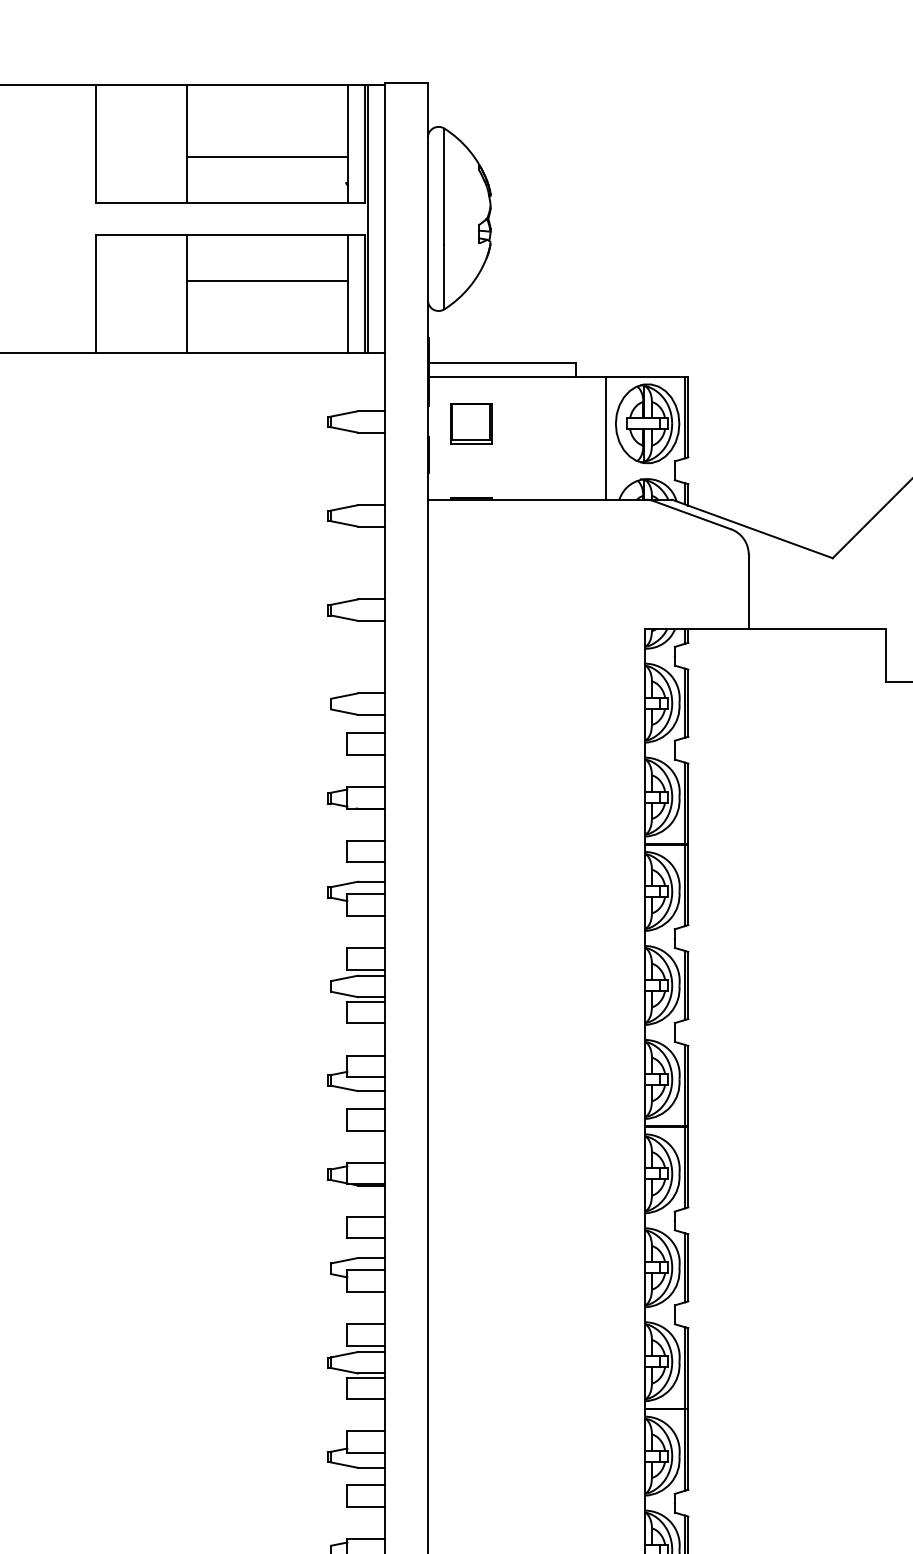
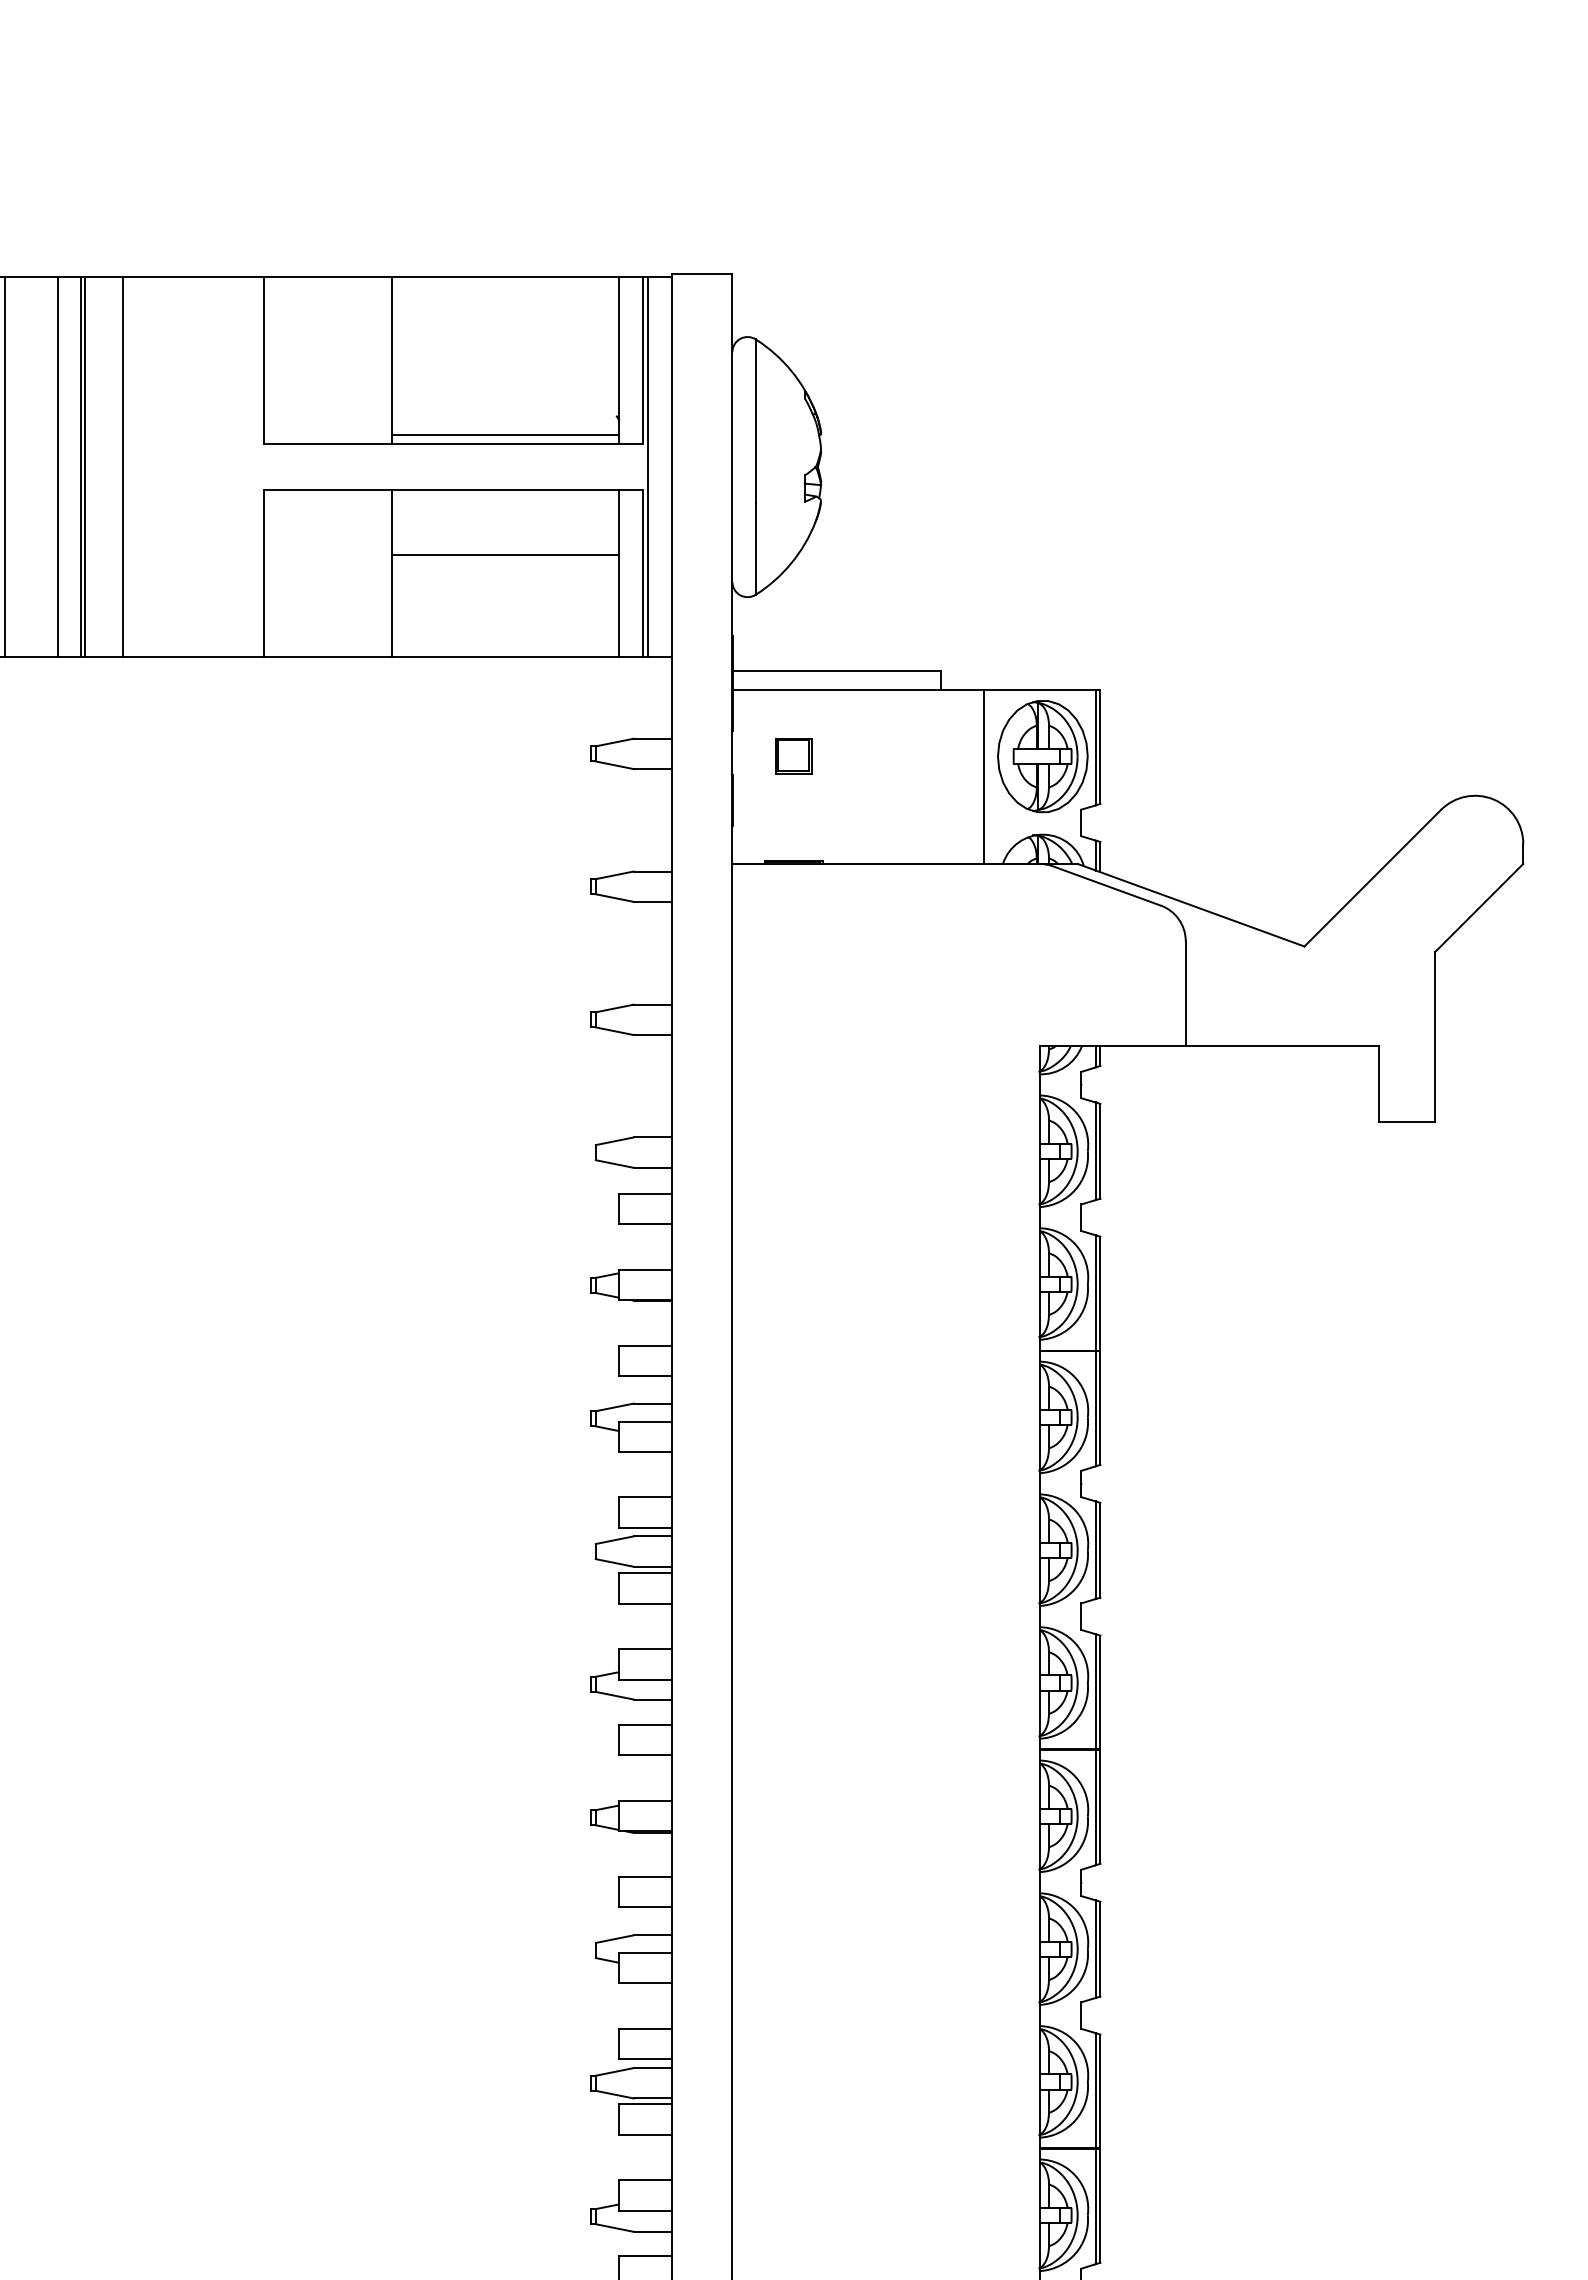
line: (267, 156) -> (505, 435), moved
part: (471, 423) -> (793, 756), size x0.6

